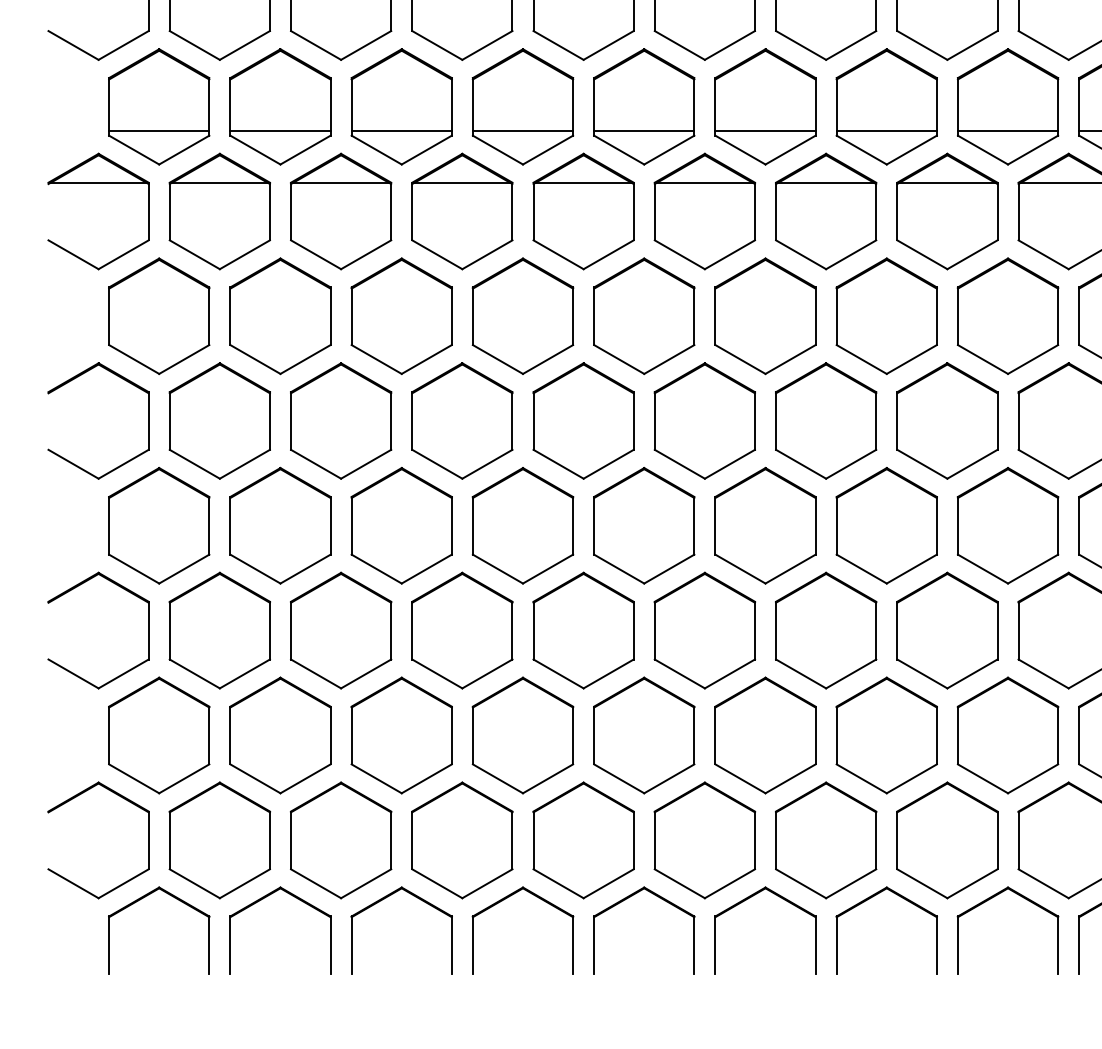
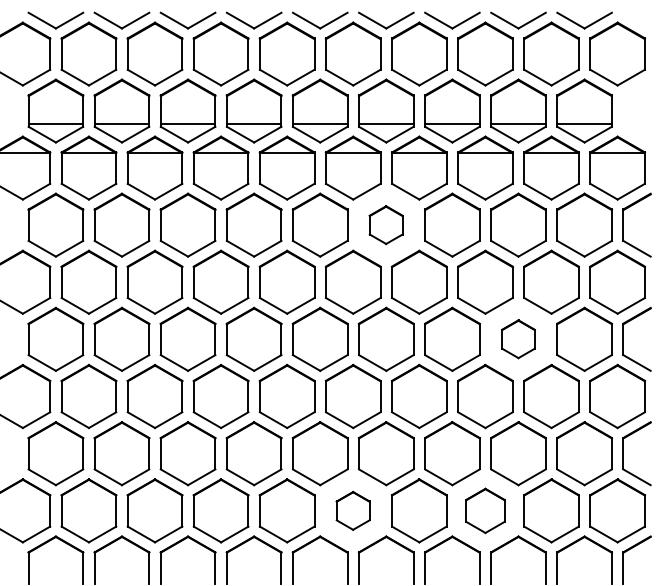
part: (763, 314) -> (385, 224), size x0.6
part: (1008, 524) -> (518, 338), size x0.6
part: (703, 839) -> (352, 510), size x0.6
part: (947, 839) -> (485, 510), size x0.7

